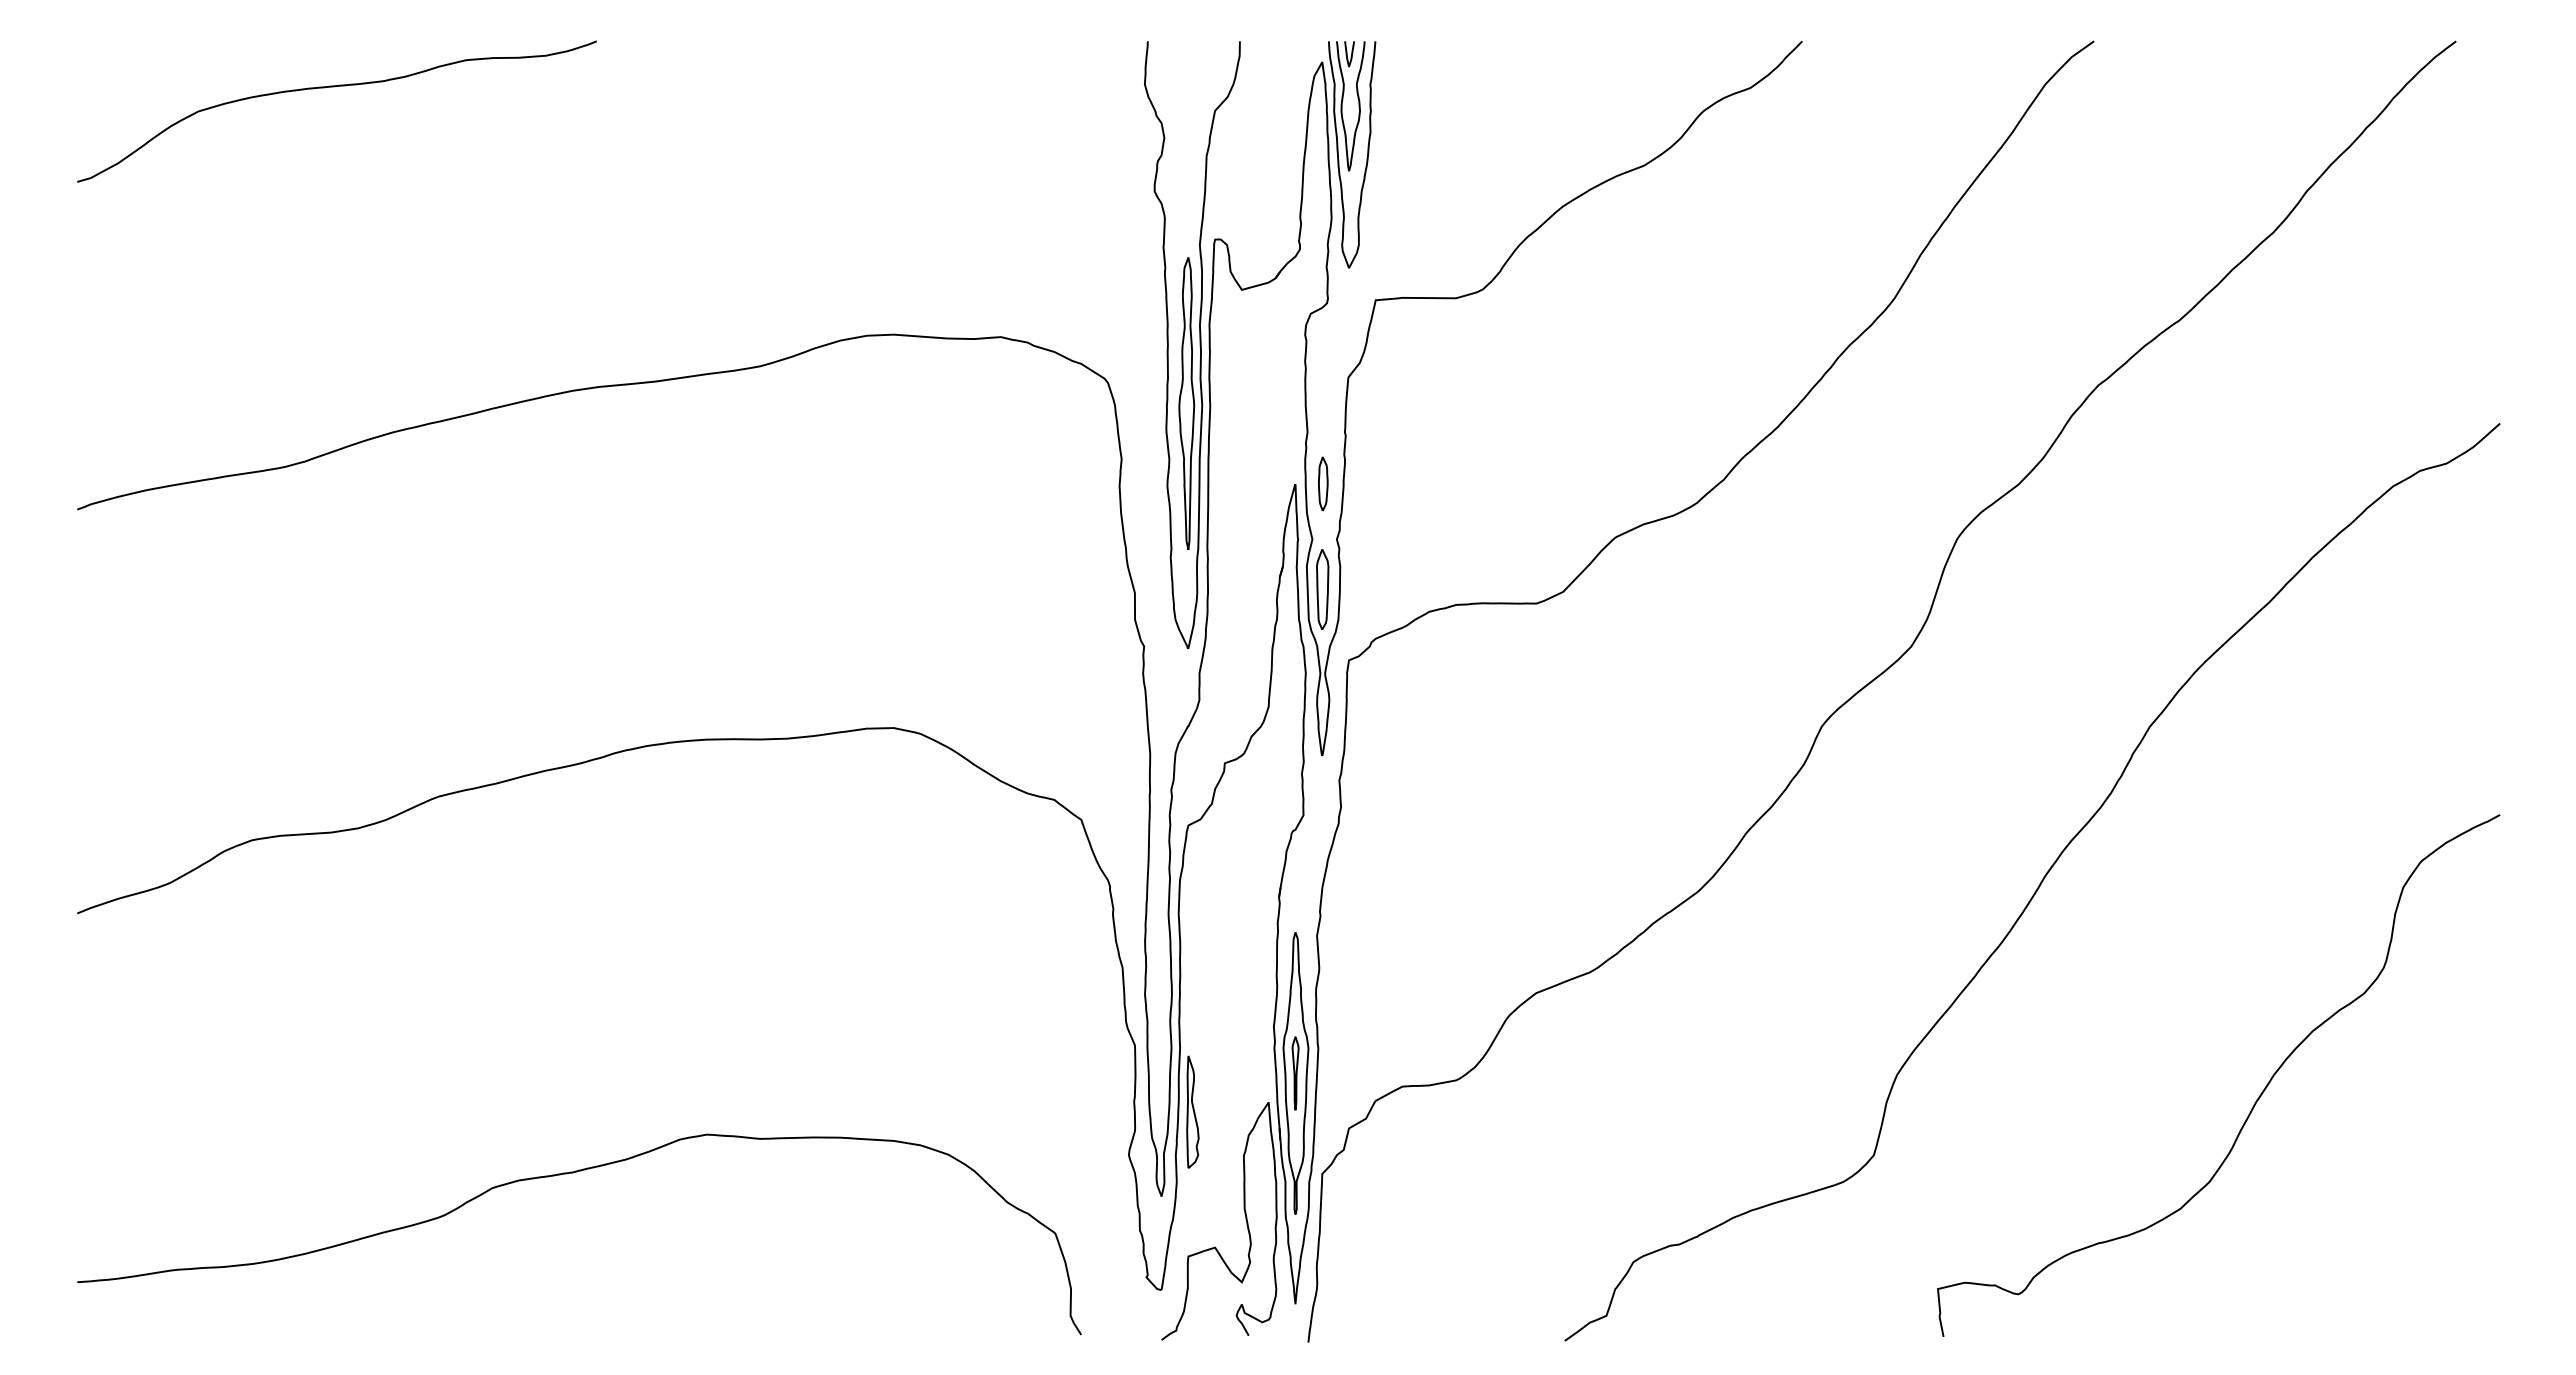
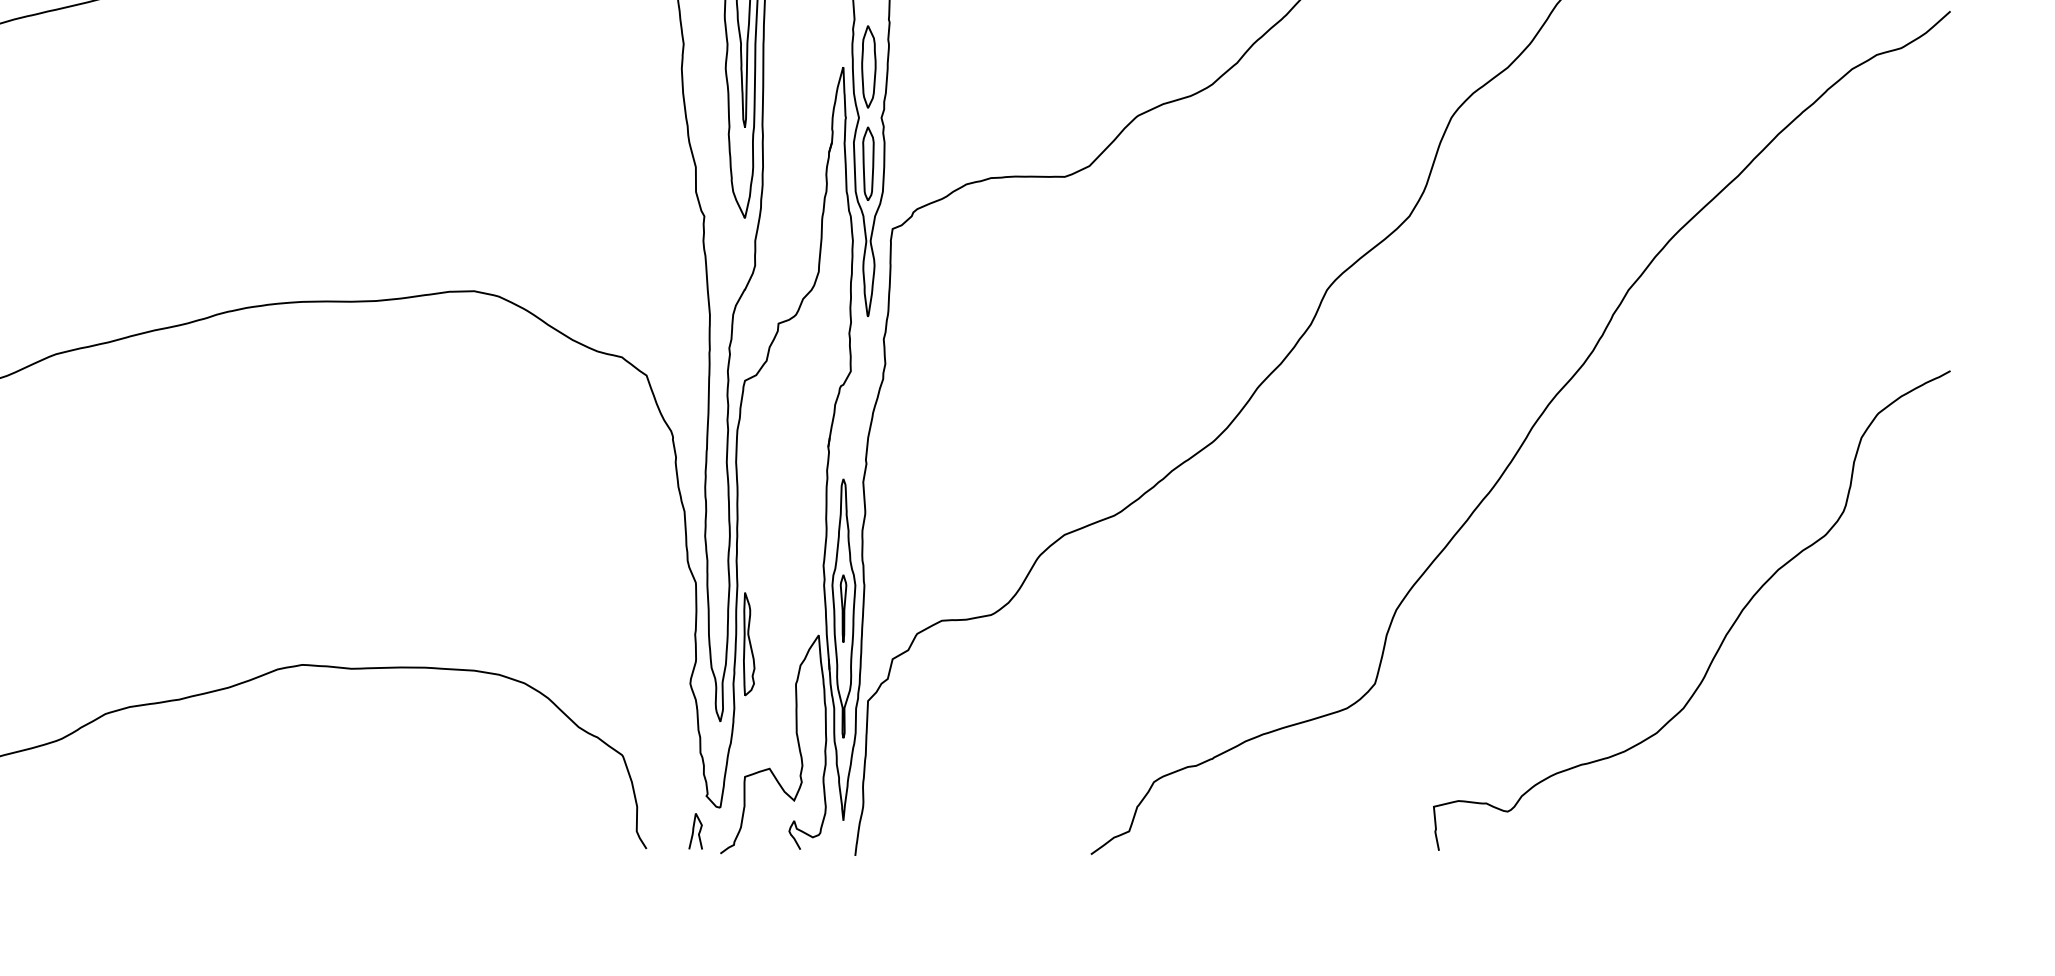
part: (1323, 483) -> (869, 66), size x1.67
curve: (1132, 1315) -> (693, 831), added

